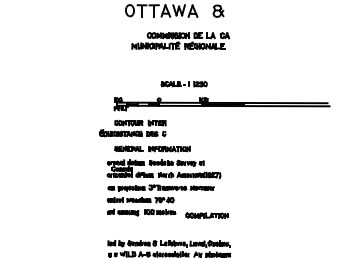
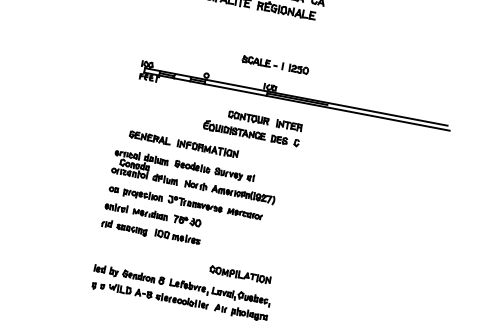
part: (183, 84) -> (274, 65), moved
part: (132, 128) -> (252, 126), moved
part: (206, 215) -> (239, 274), moved

